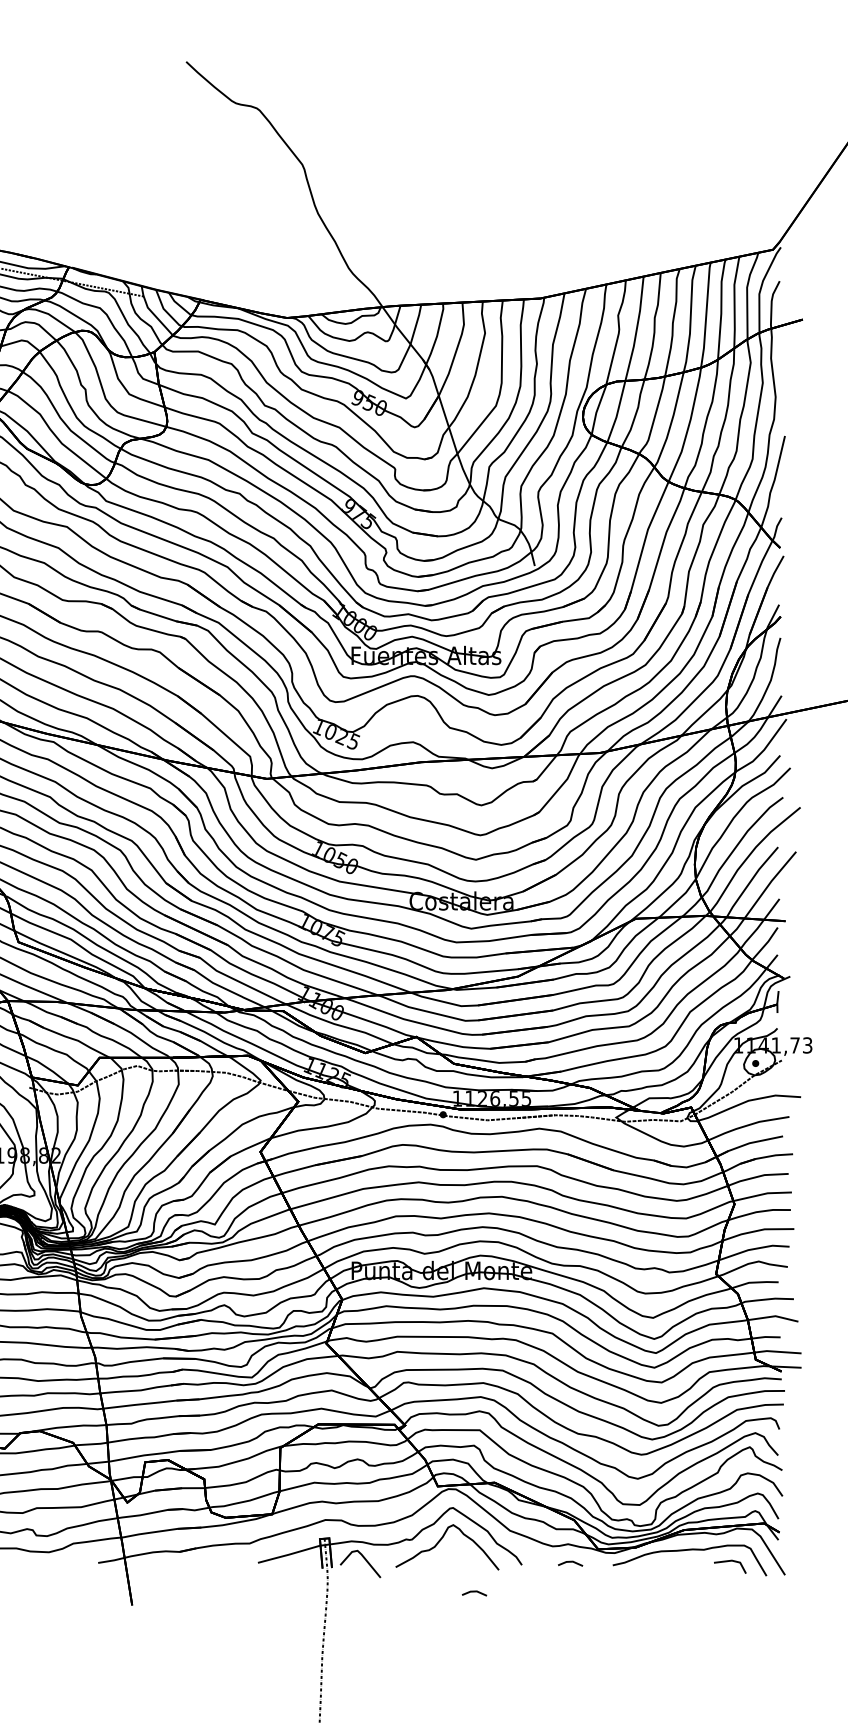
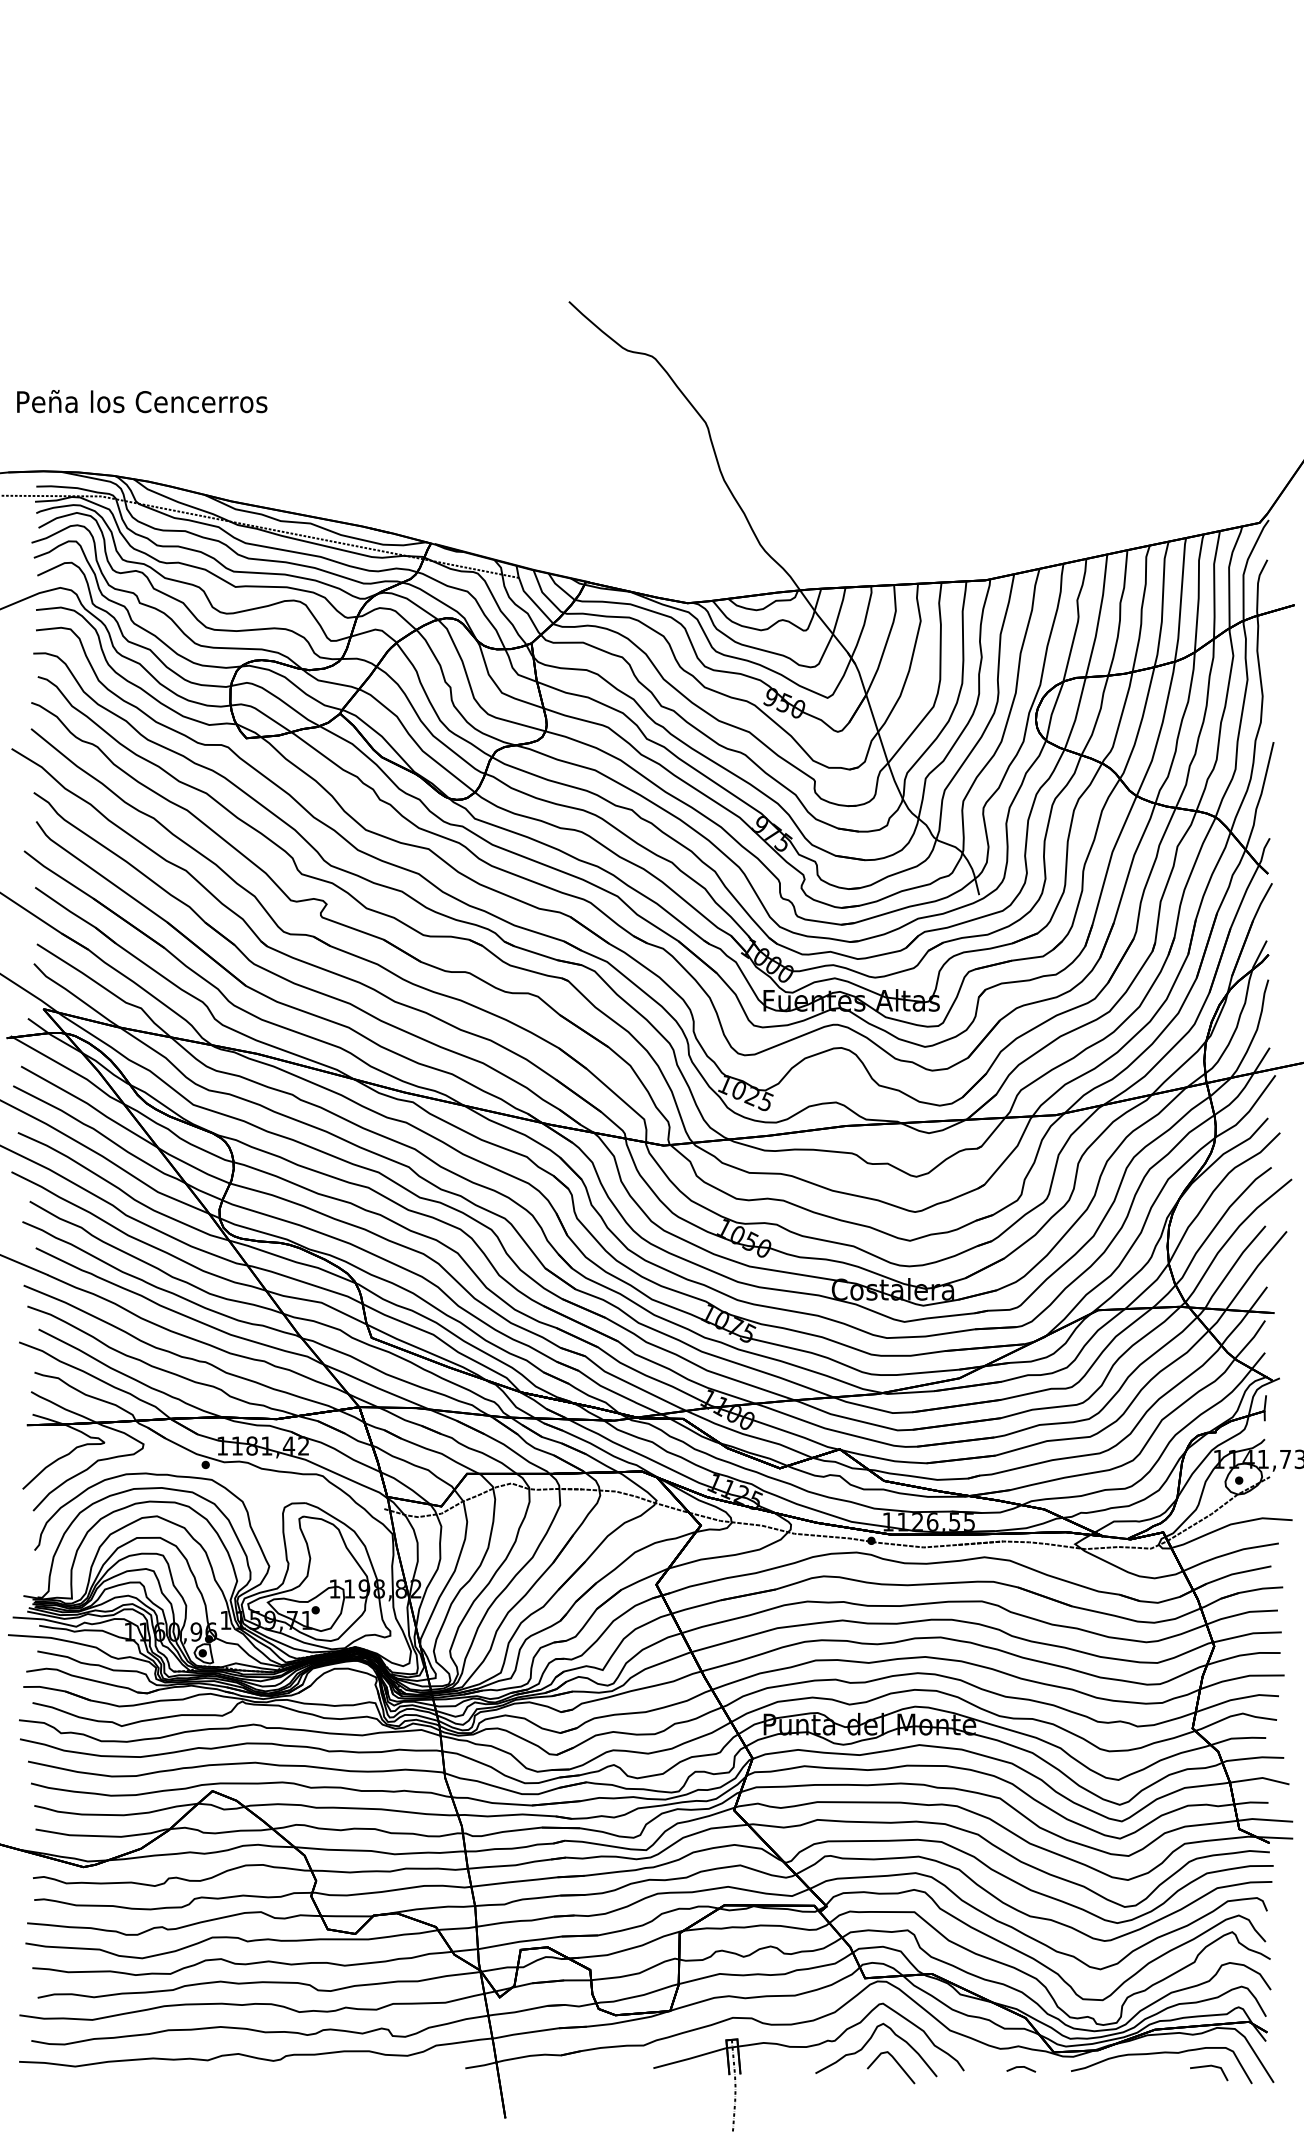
line: (365, 1560) -> (896, 2063), moved
line: (474, 1591) -> (908, 2102), removed

